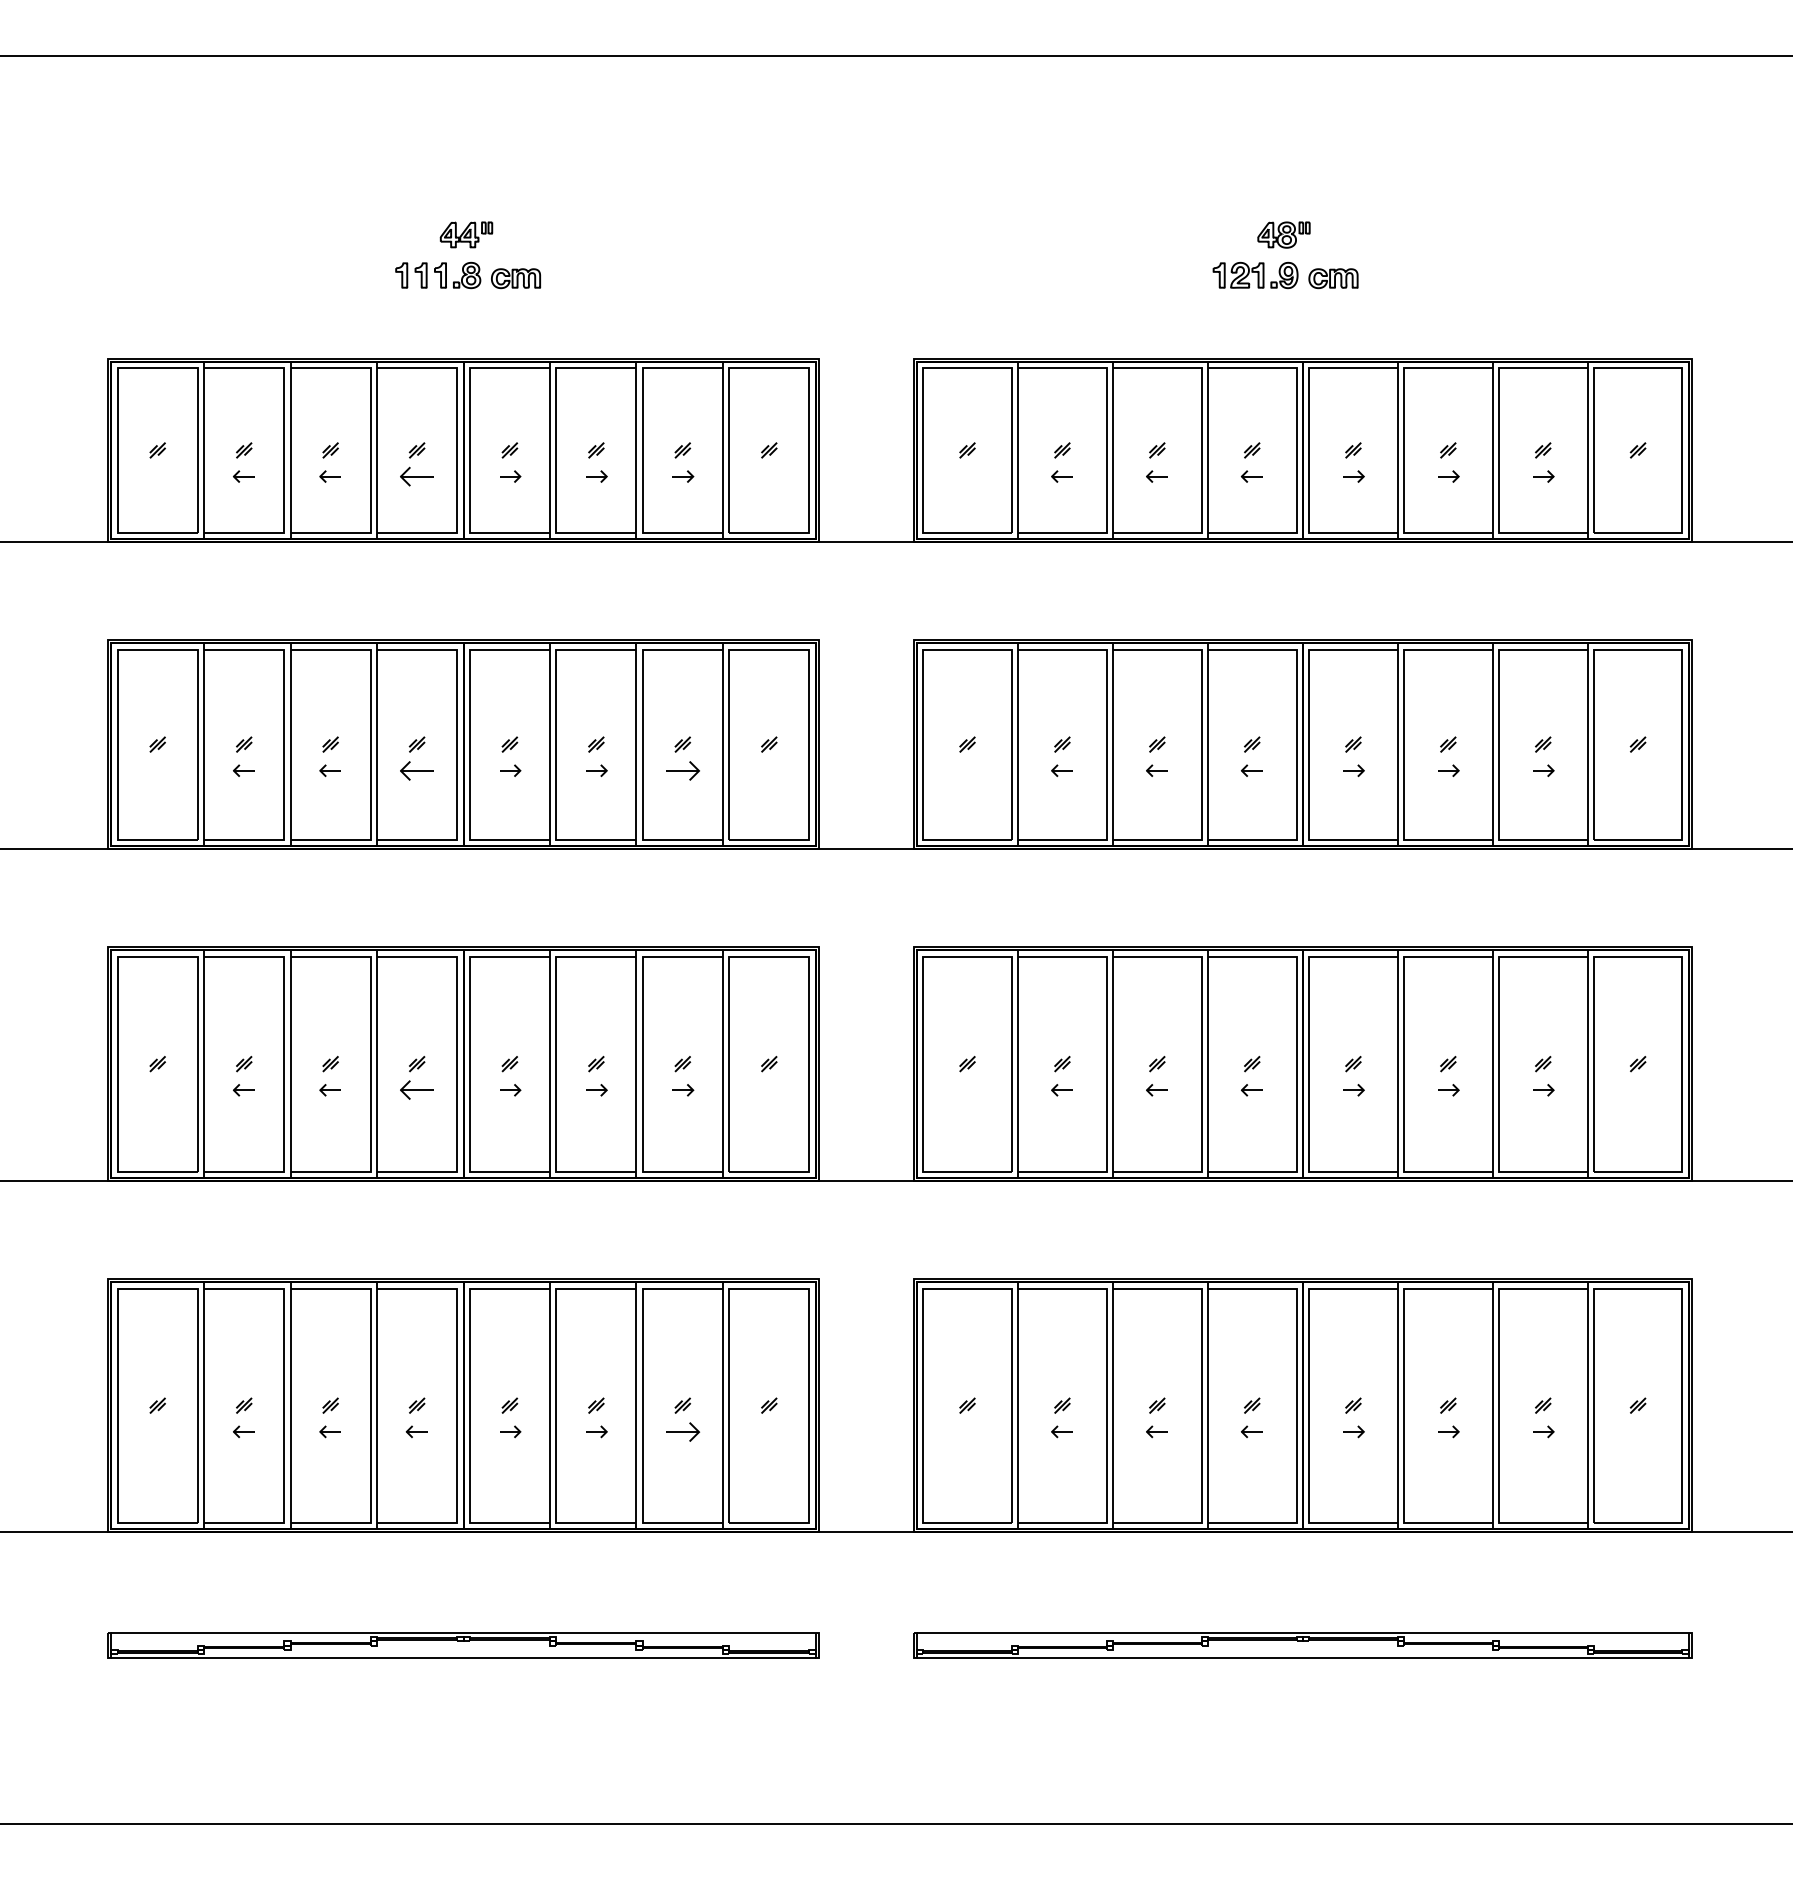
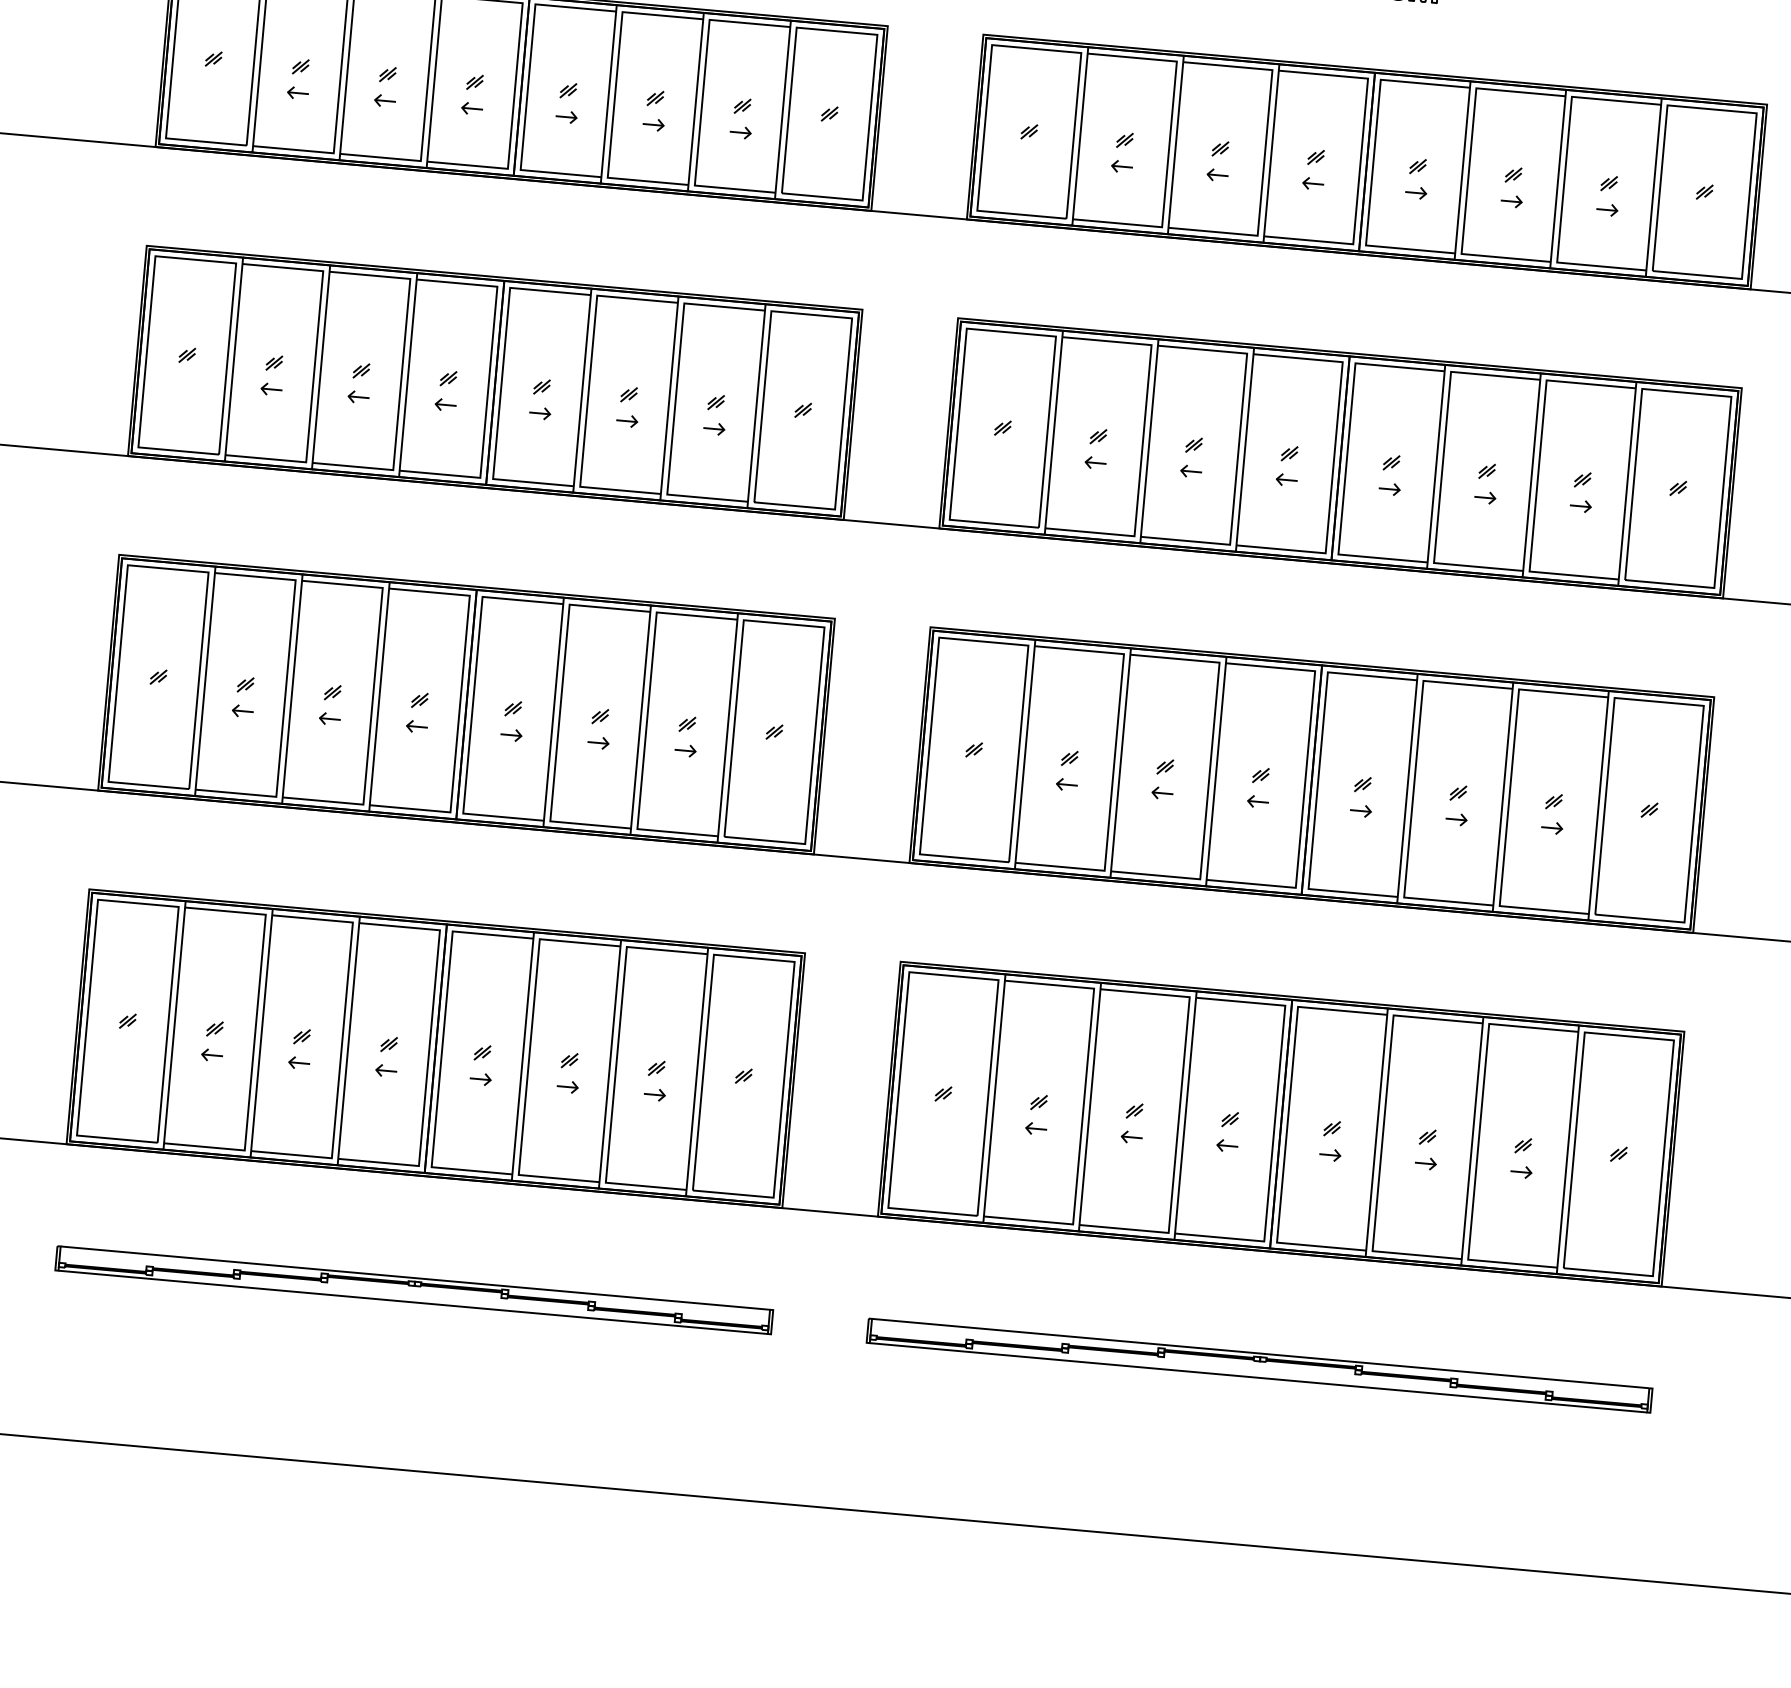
part: (416, 476) -> (471, 108), size x0.62
part: (416, 770) -> (445, 404), size x0.62
part: (683, 770) -> (714, 428), size x0.62
part: (416, 1090) -> (416, 727), size x0.62
part: (683, 1431) -> (655, 1094), size x0.62

